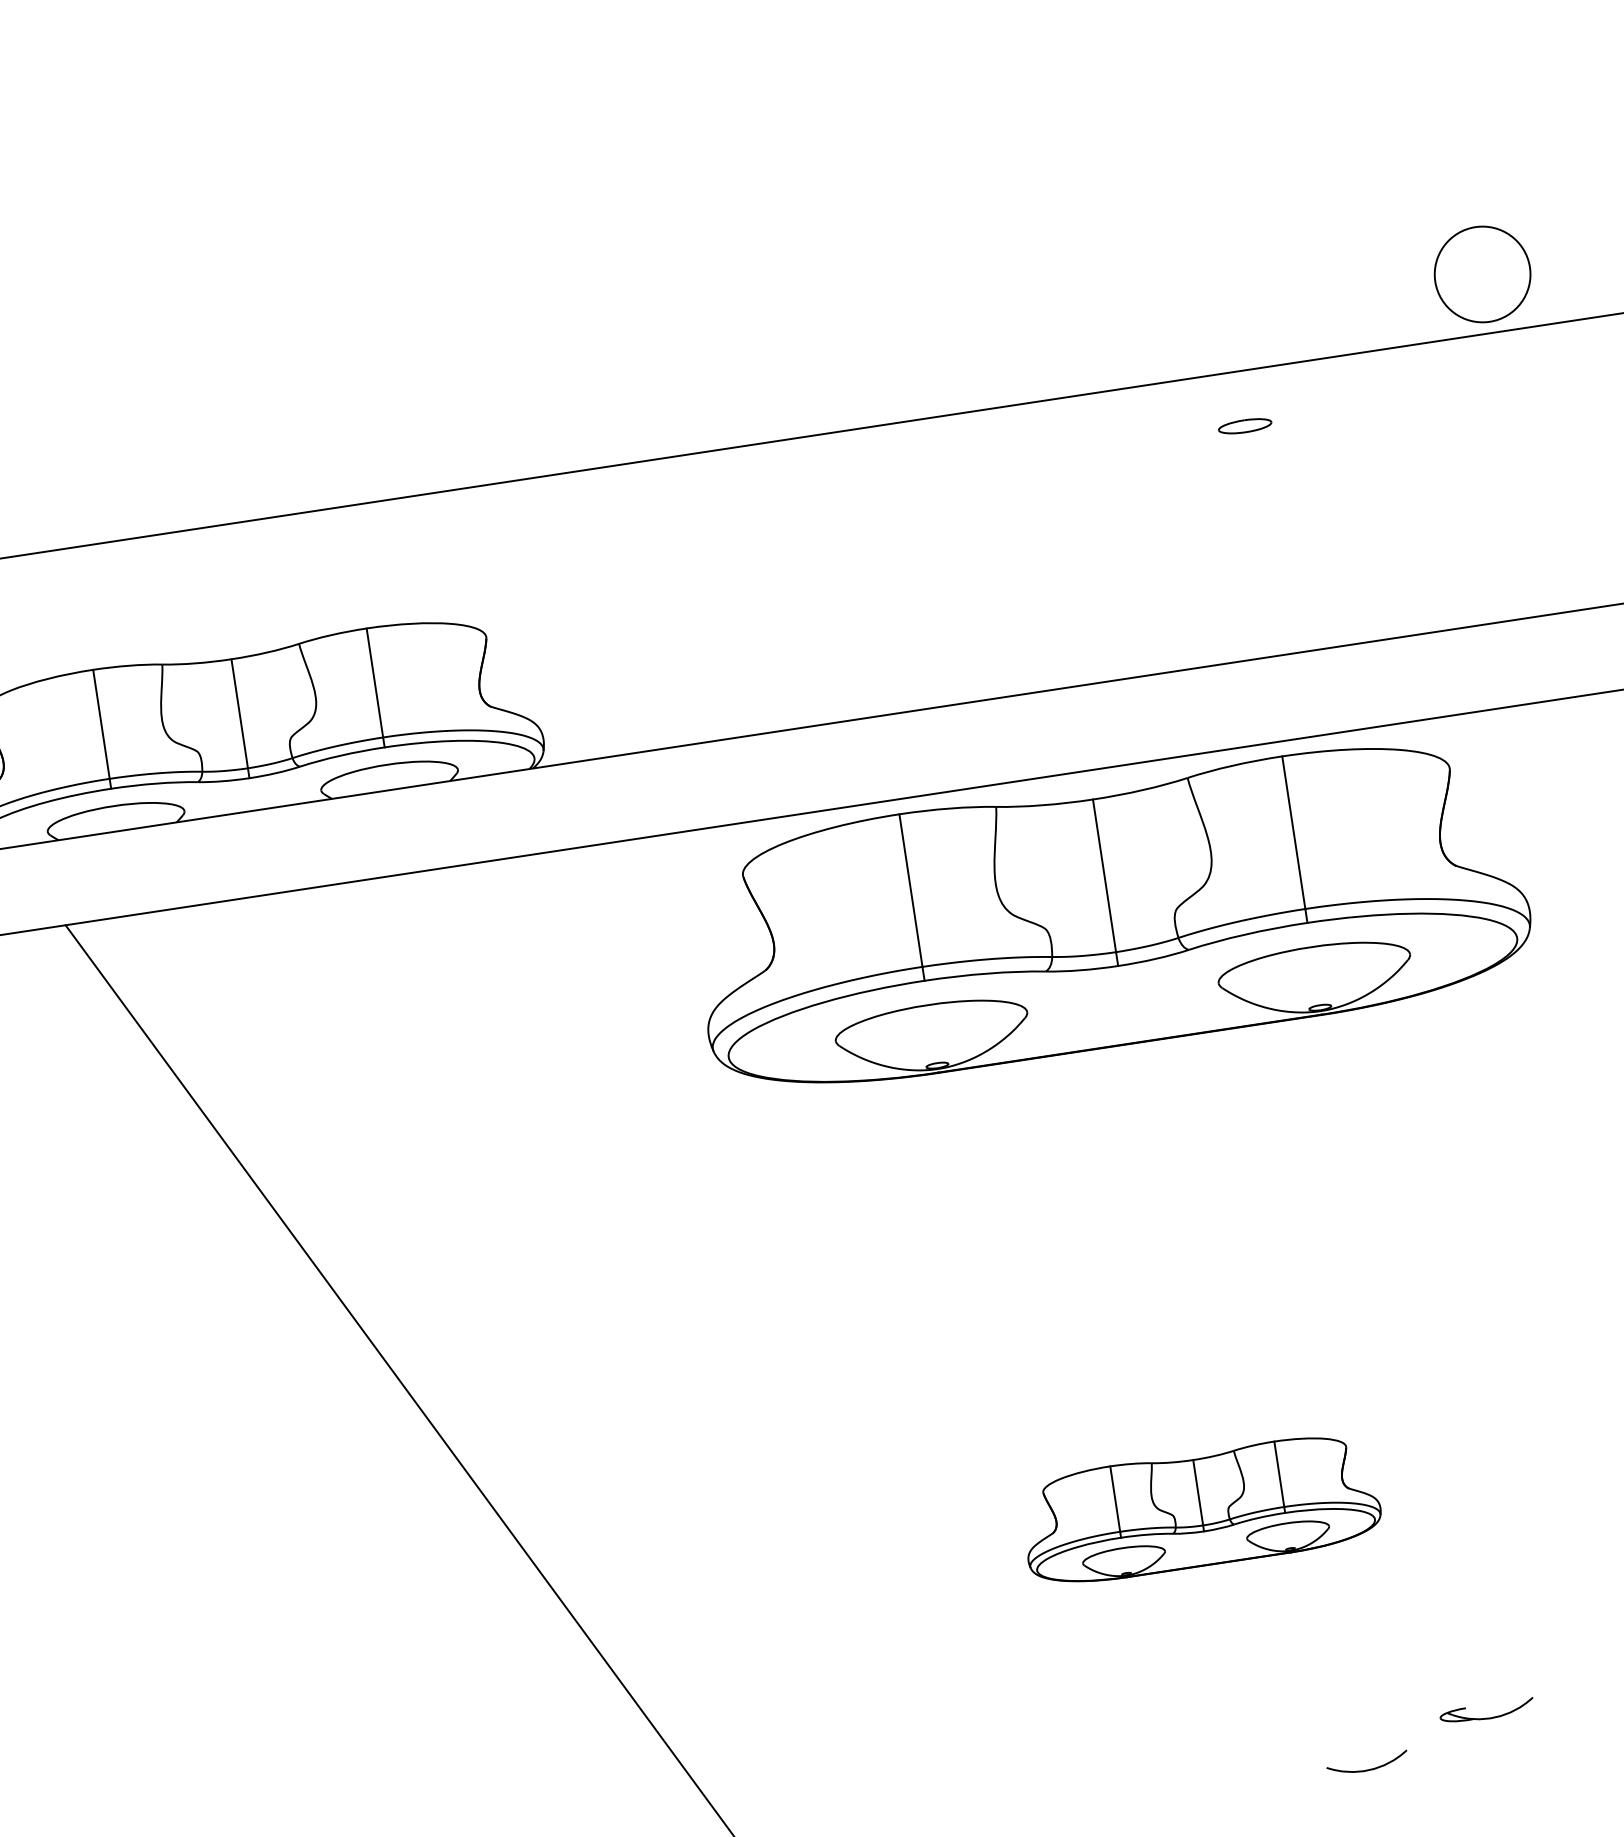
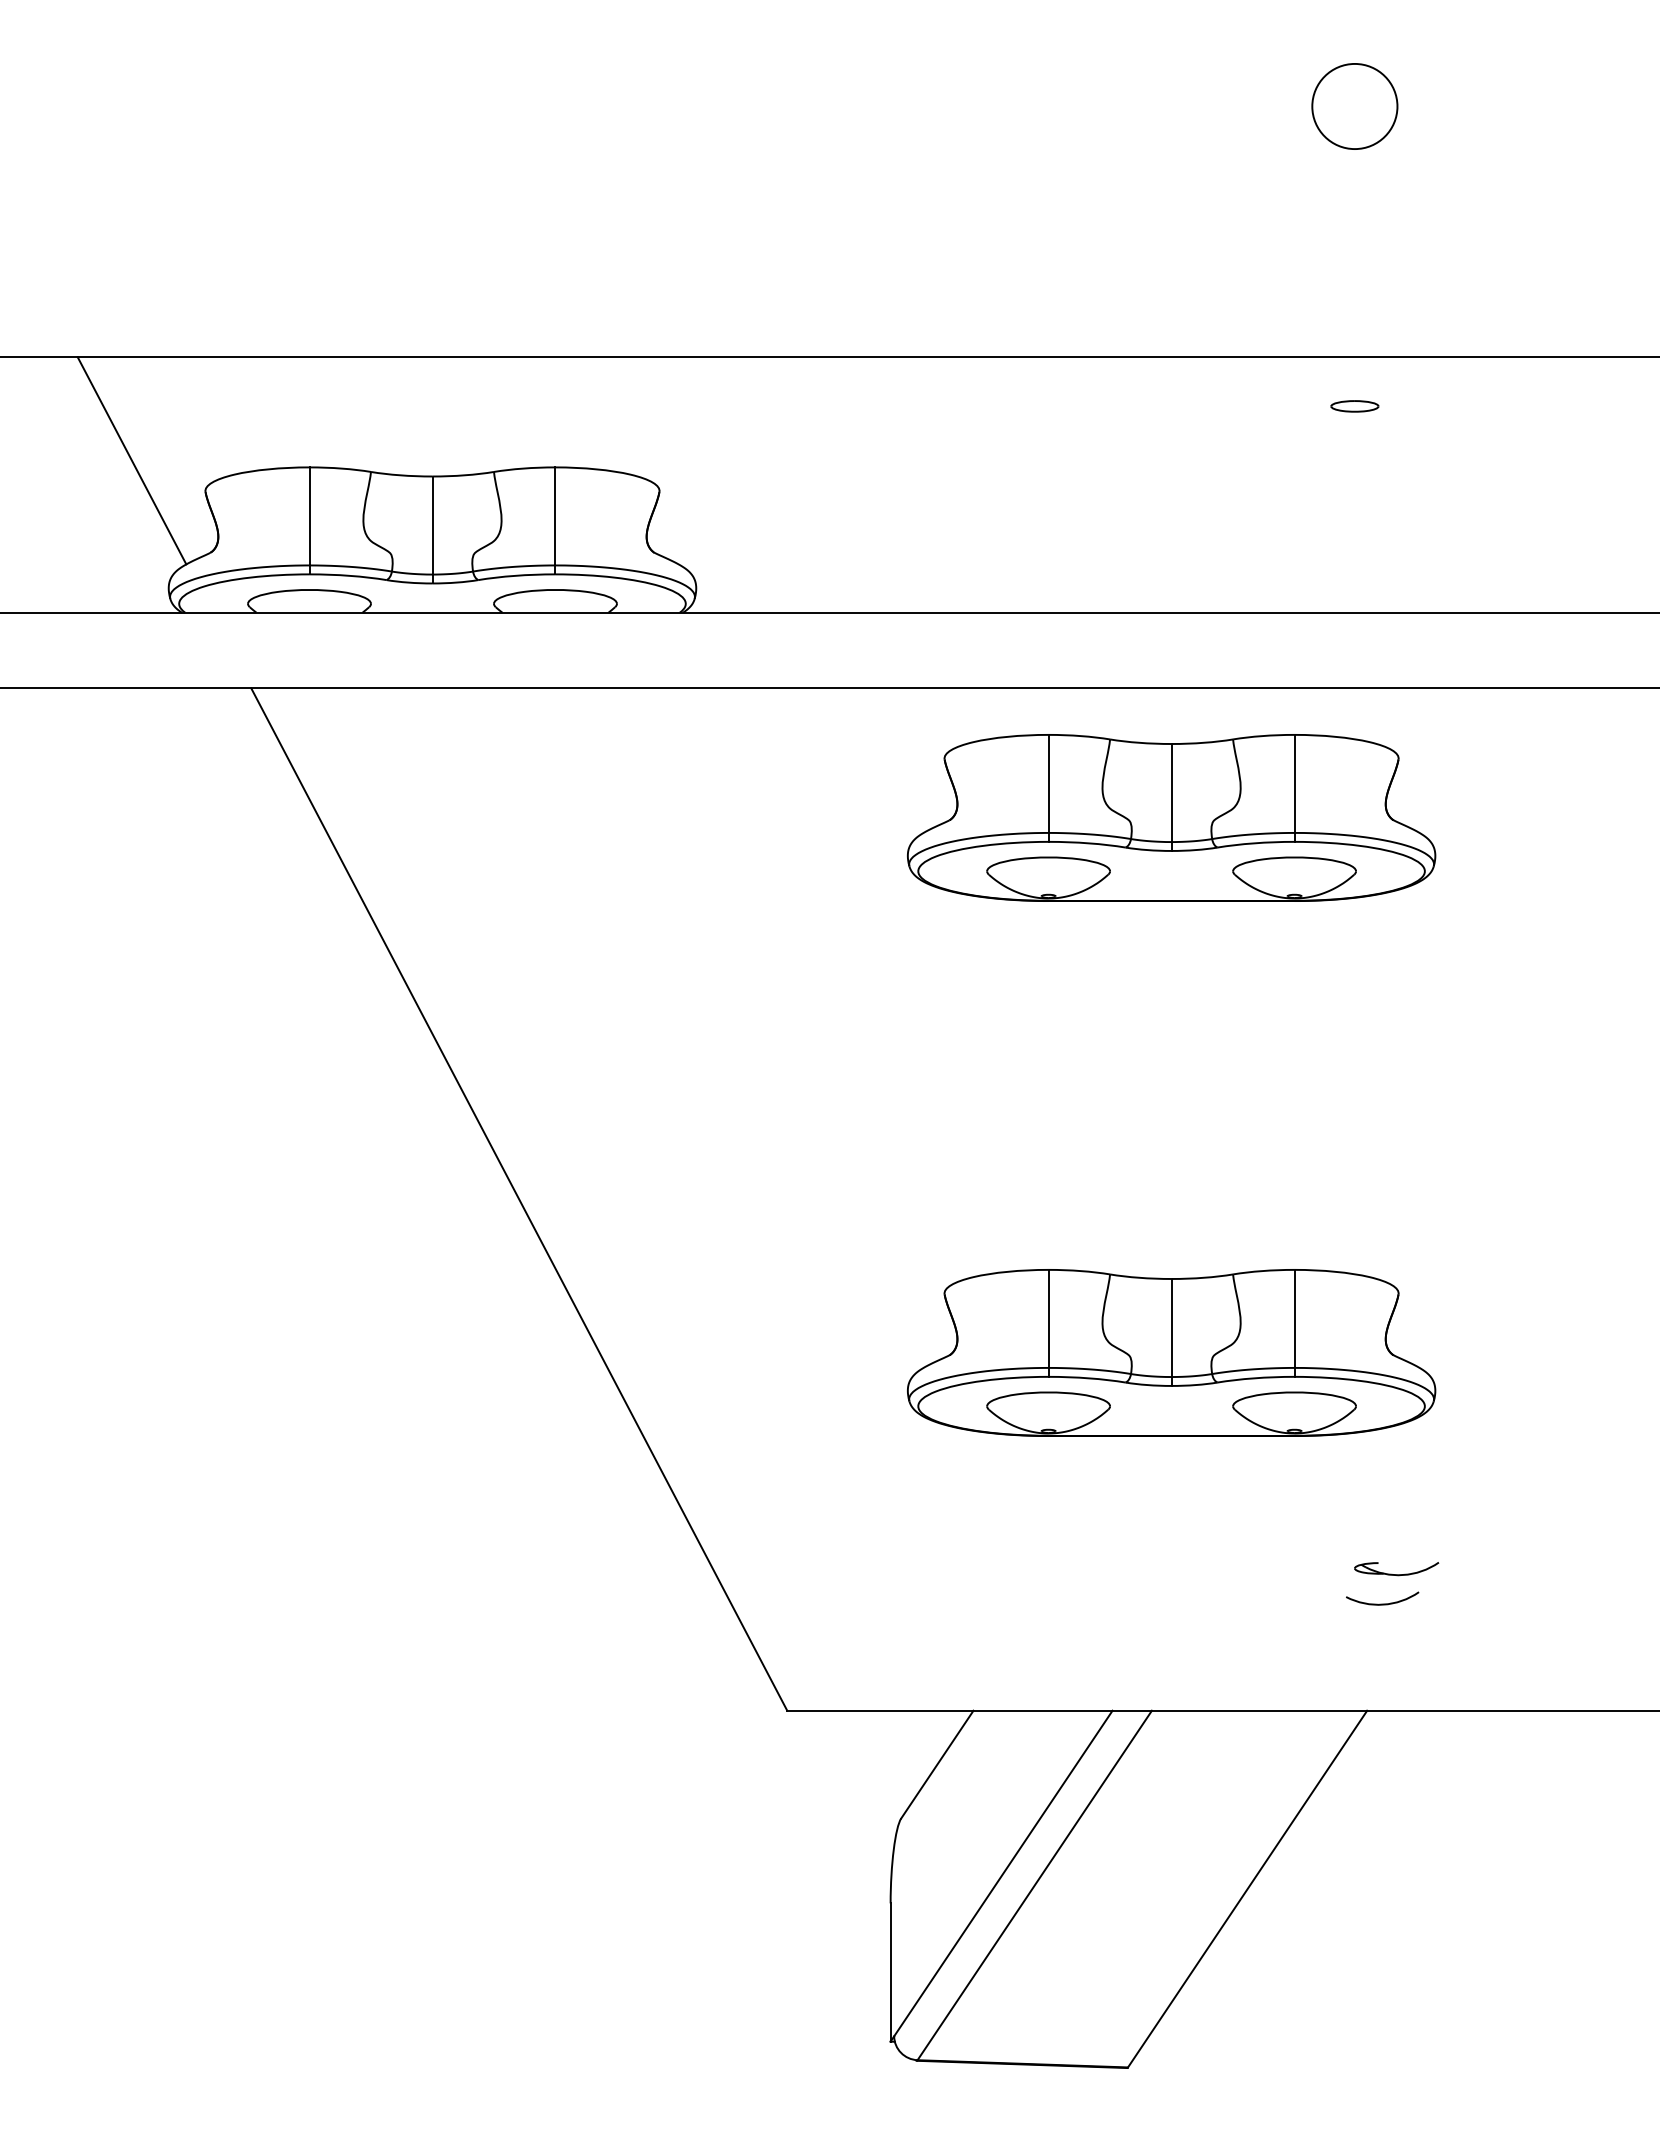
circle: (1482, 274) -> (1354, 106), moved
part: (1110, 914) -> (1171, 817), size x0.71
part: (1200, 1508) -> (1171, 1352), size x1.67
arc: (1368, 1768) -> (1382, 1603), moved

